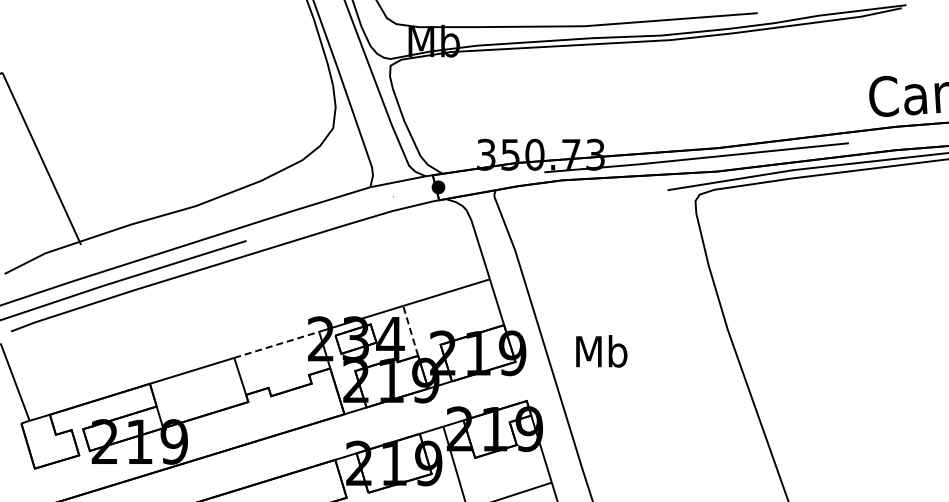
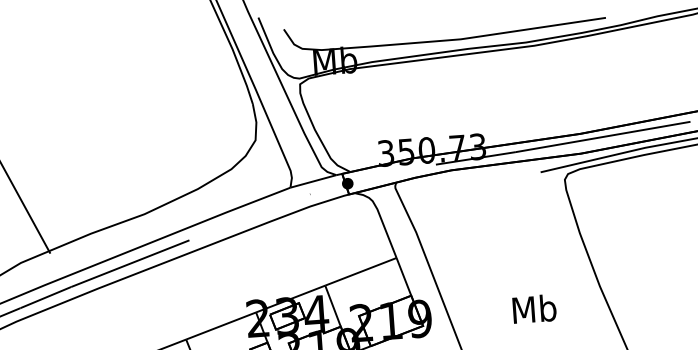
line: (410, 330) -> (332, 305), dashed -> solid
line: (277, 344) -> (221, 325), dashed -> solid
text: (601, 351) -> (534, 309), moved

